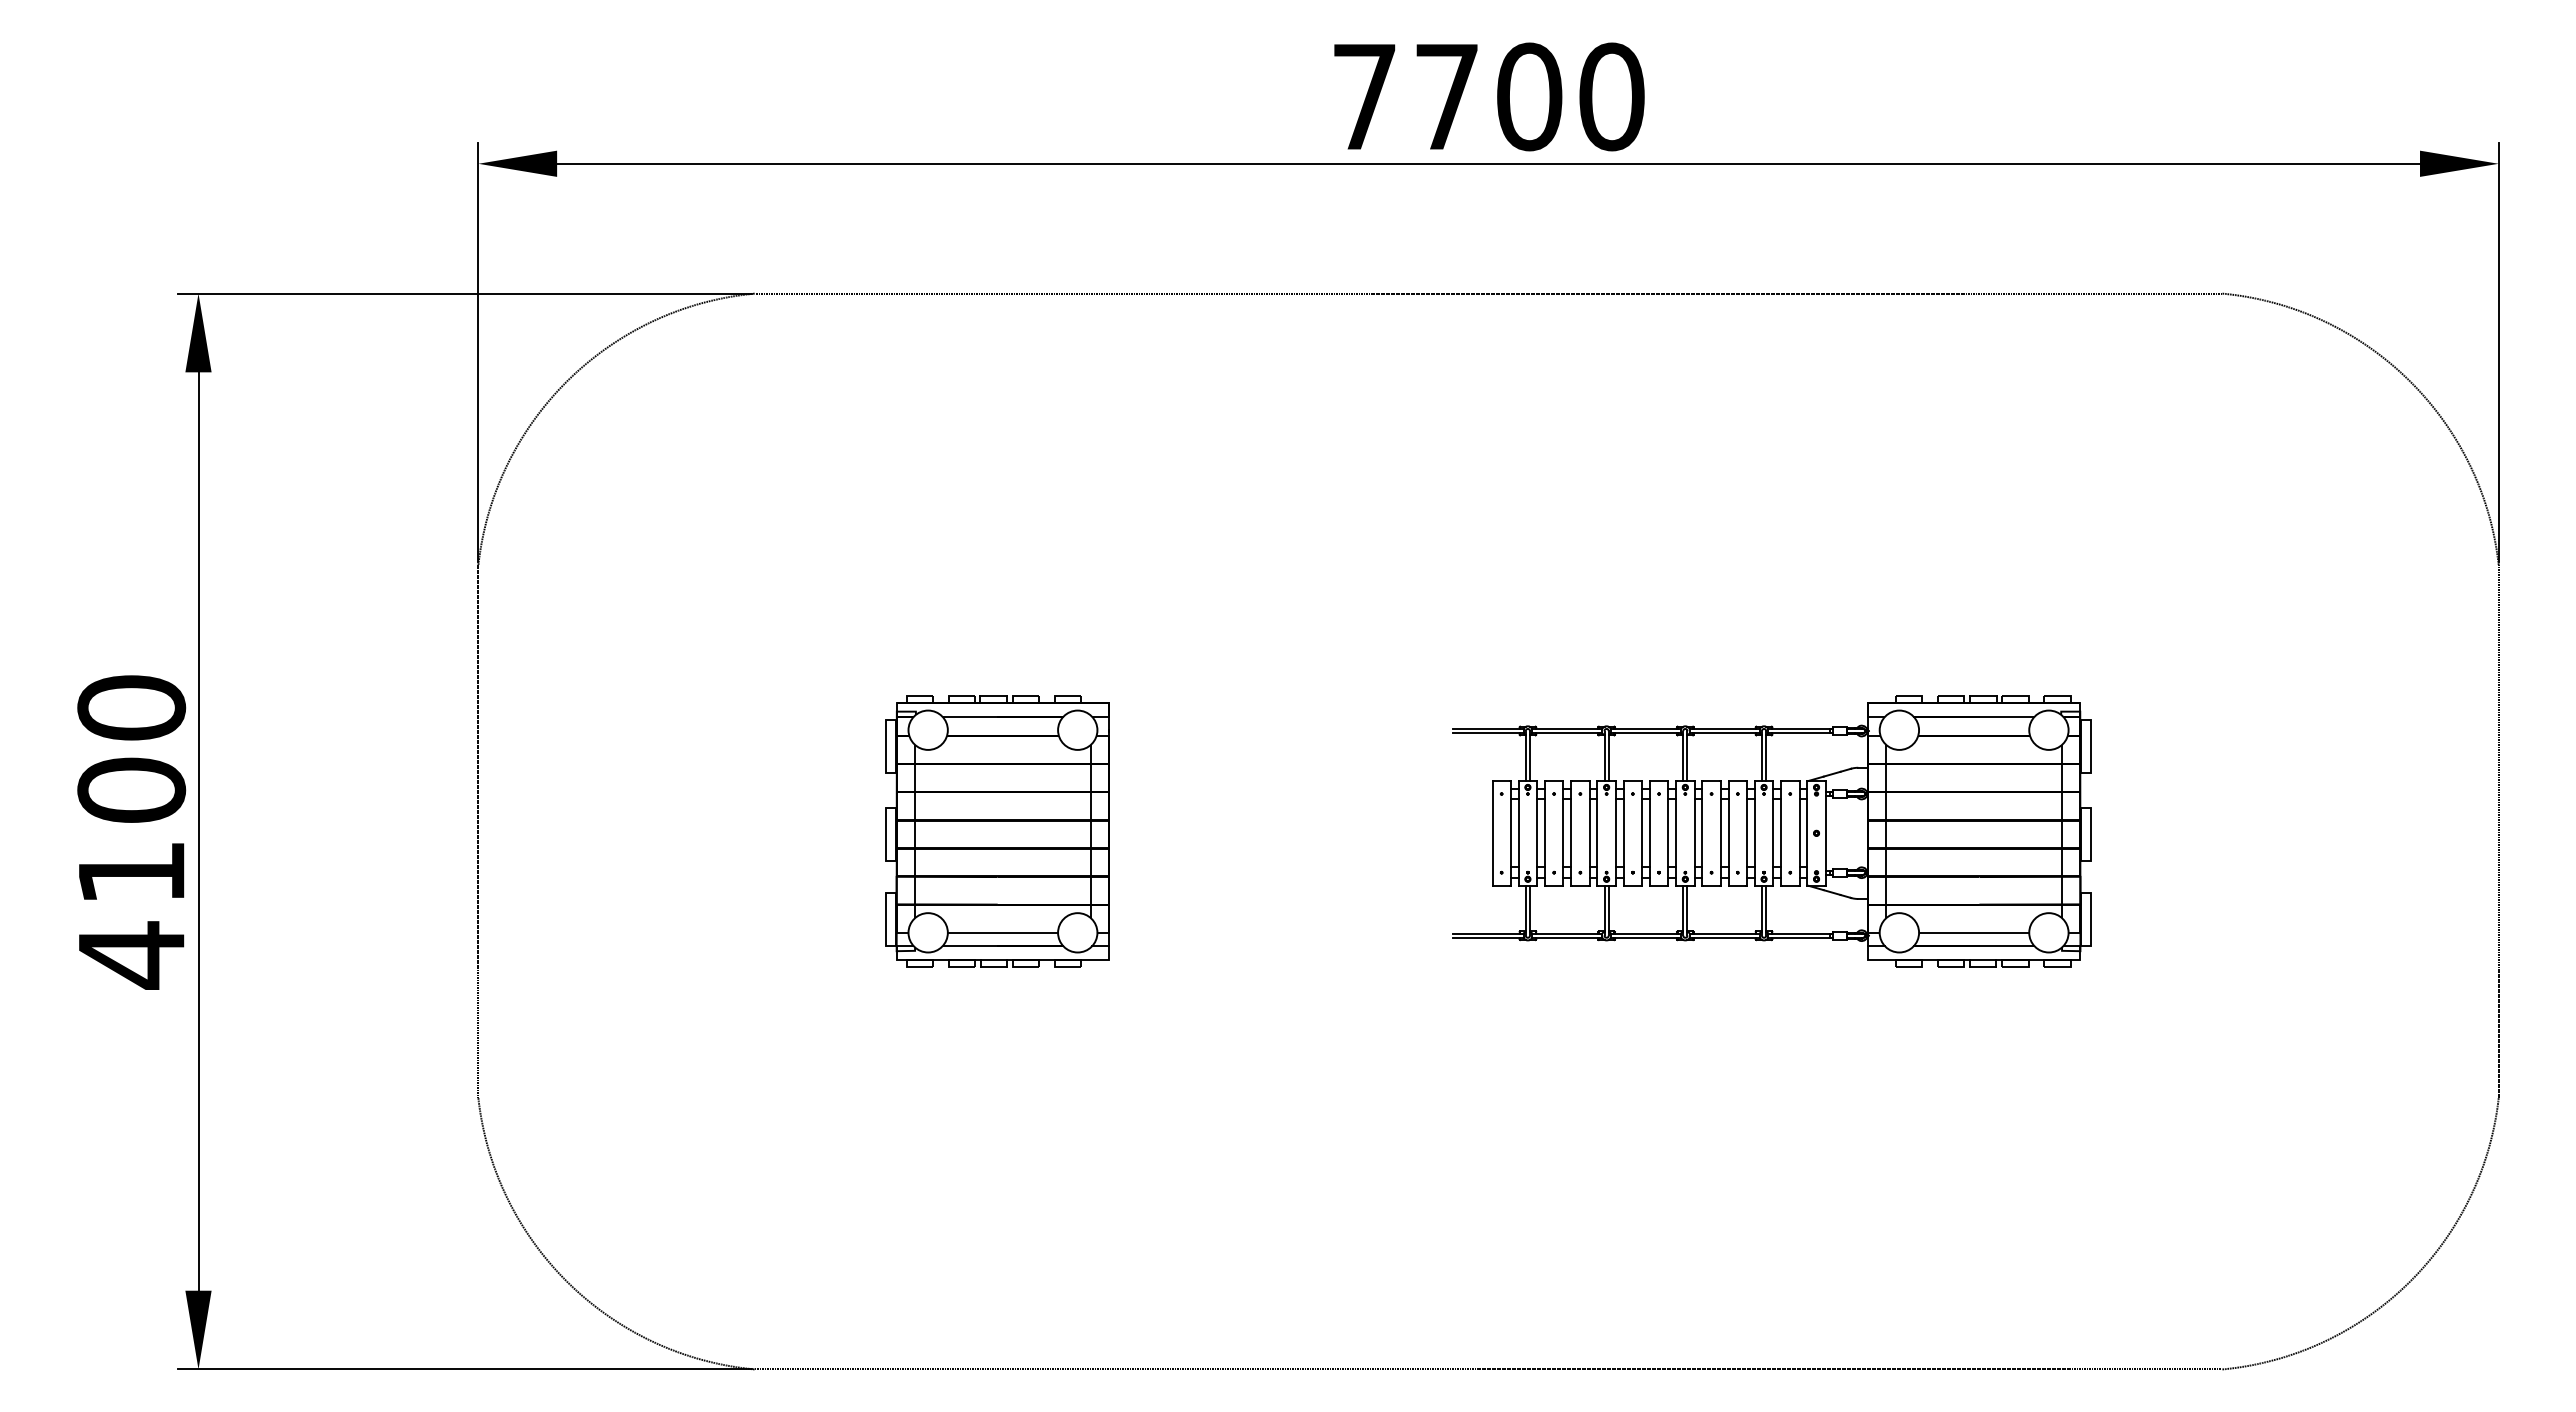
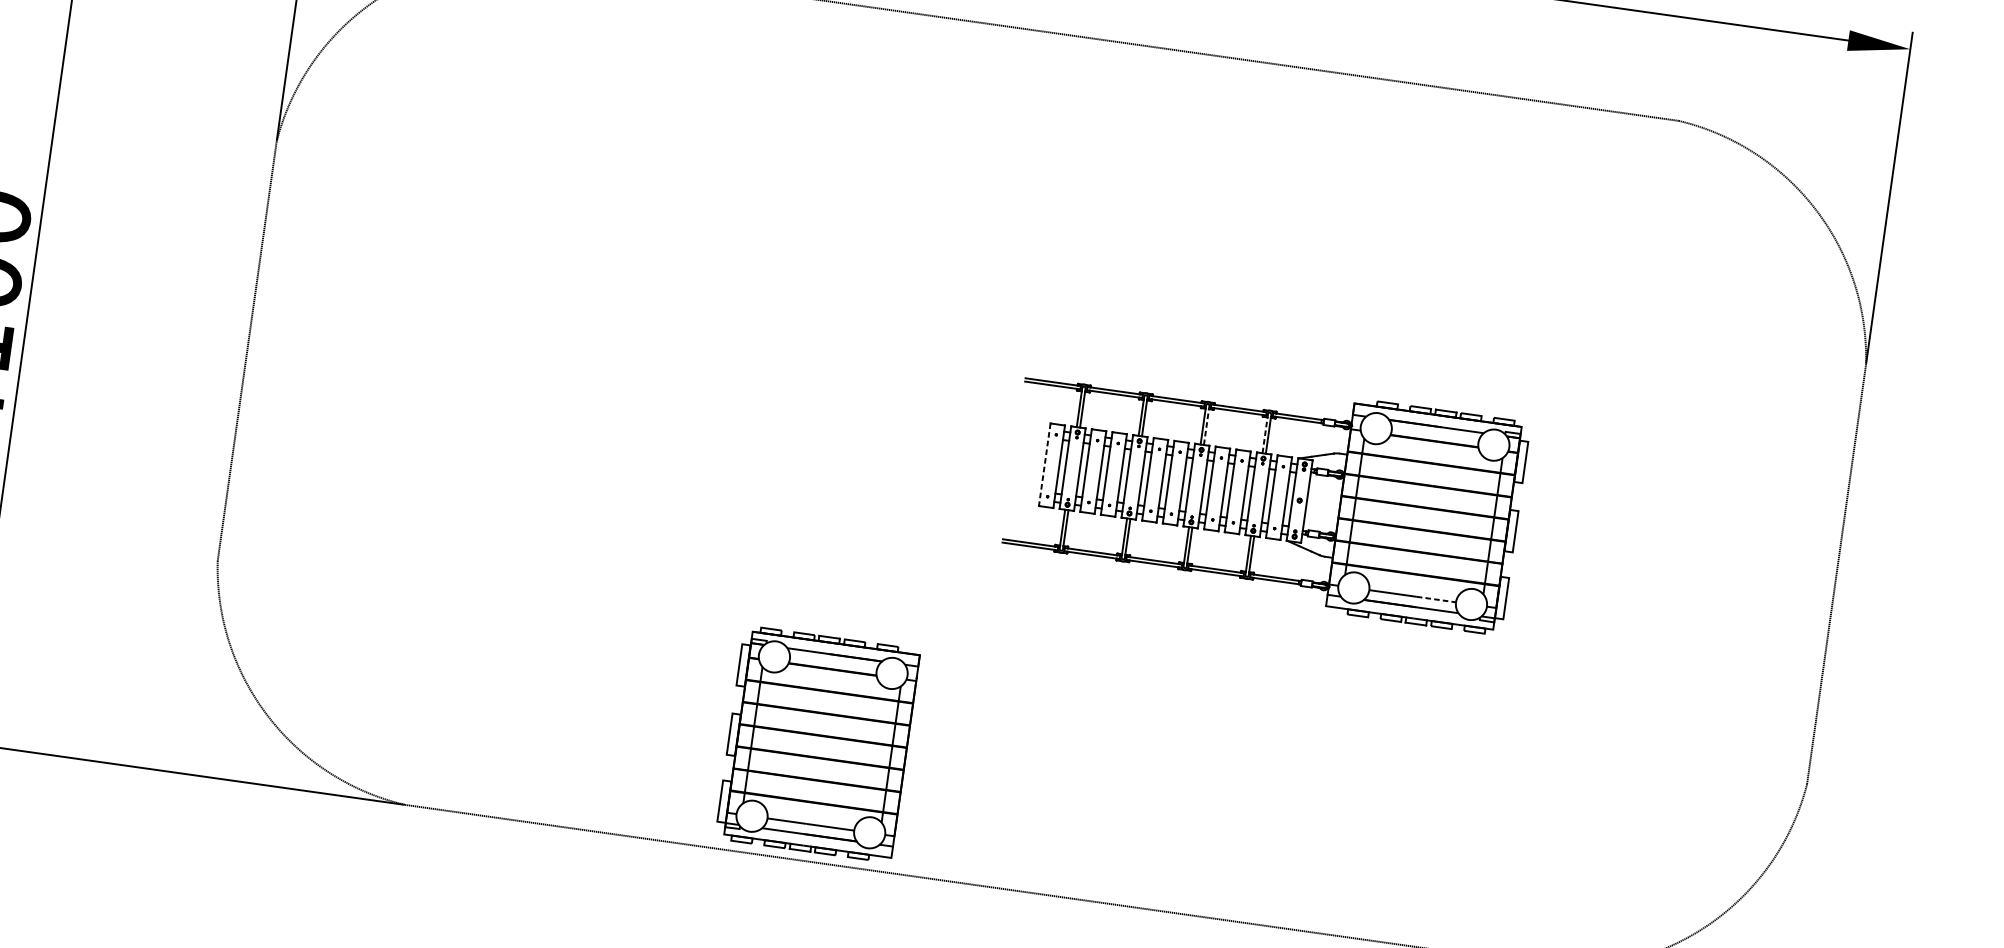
line: (1687, 757) -> (1206, 426), solid -> dashed
line: (1761, 757) -> (1264, 434), solid -> dashed
part: (997, 831) -> (817, 744), moved
line: (1492, 833) -> (1044, 464), solid -> dashed
line: (2004, 932) -> (1436, 599), solid -> dashed

